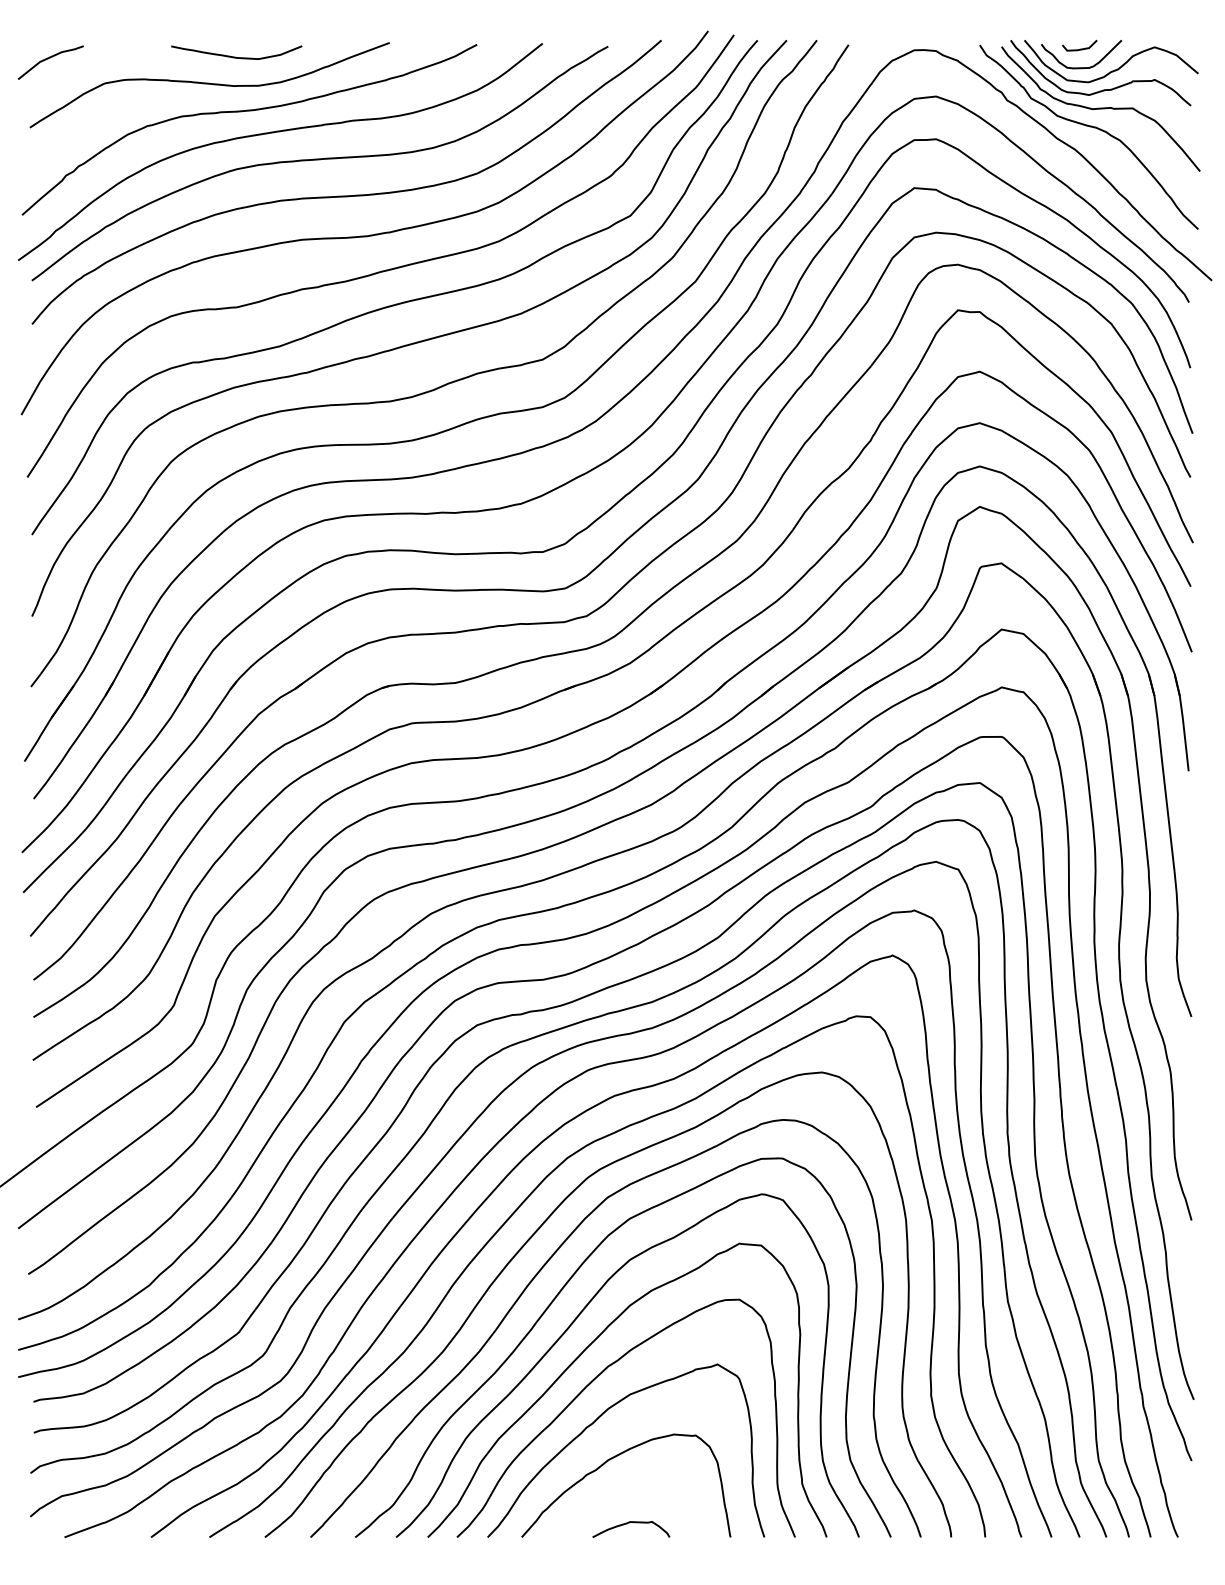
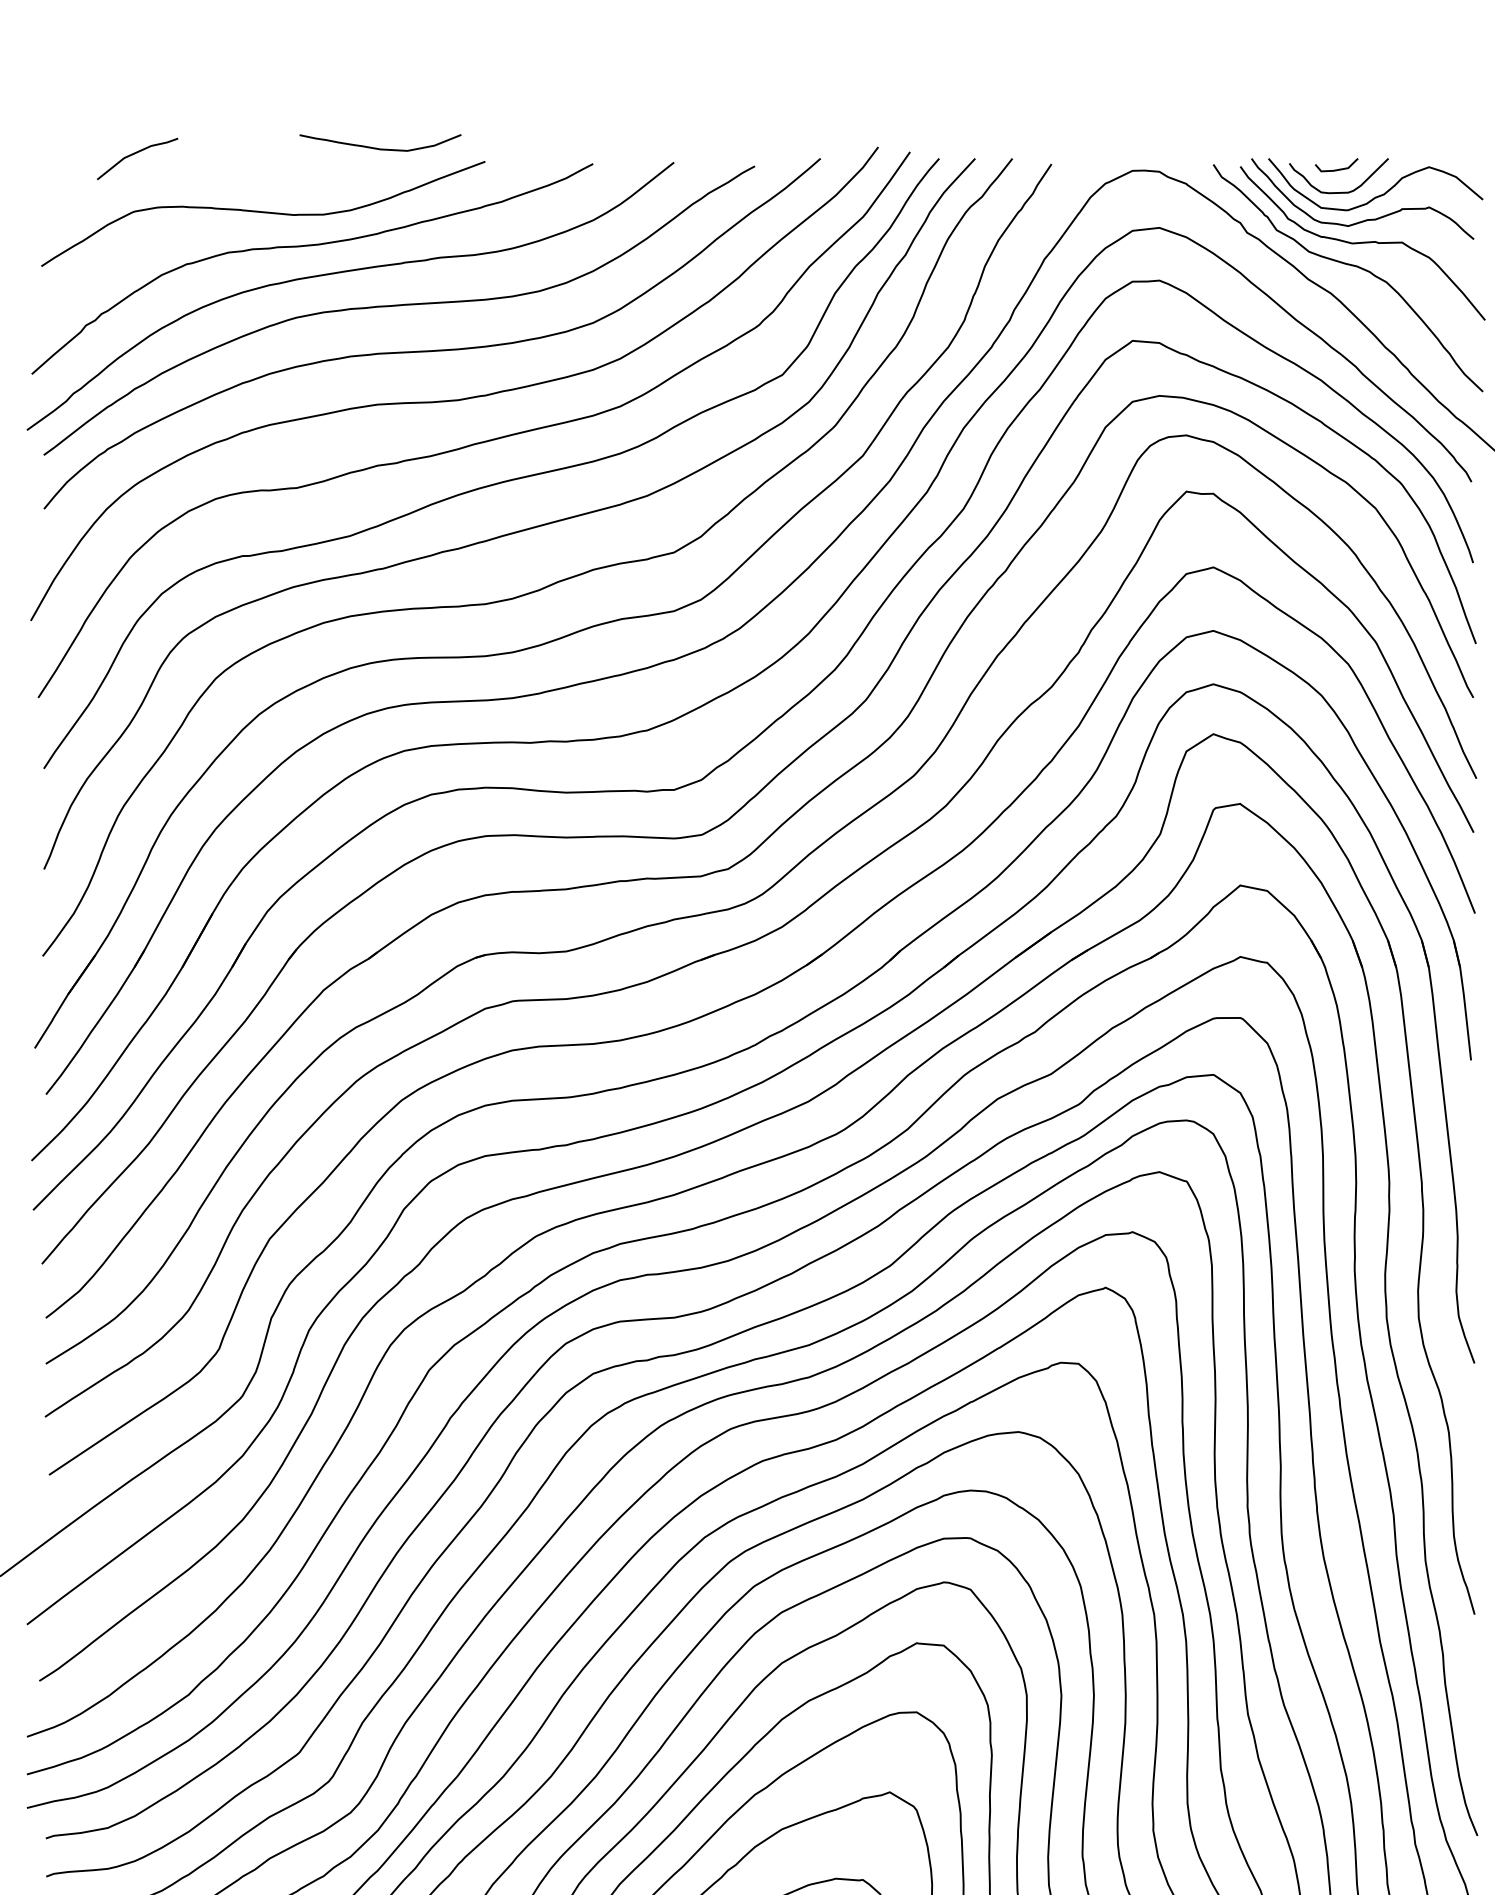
curve: (235, 56) -> (378, 147), moved
line: (48, 59) -> (134, 155), moved

